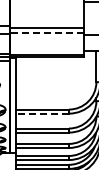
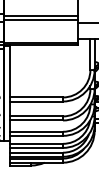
line: (46, 32) -> (40, 20), dashed -> solid
line: (42, 113) -> (36, 101), dashed -> solid

